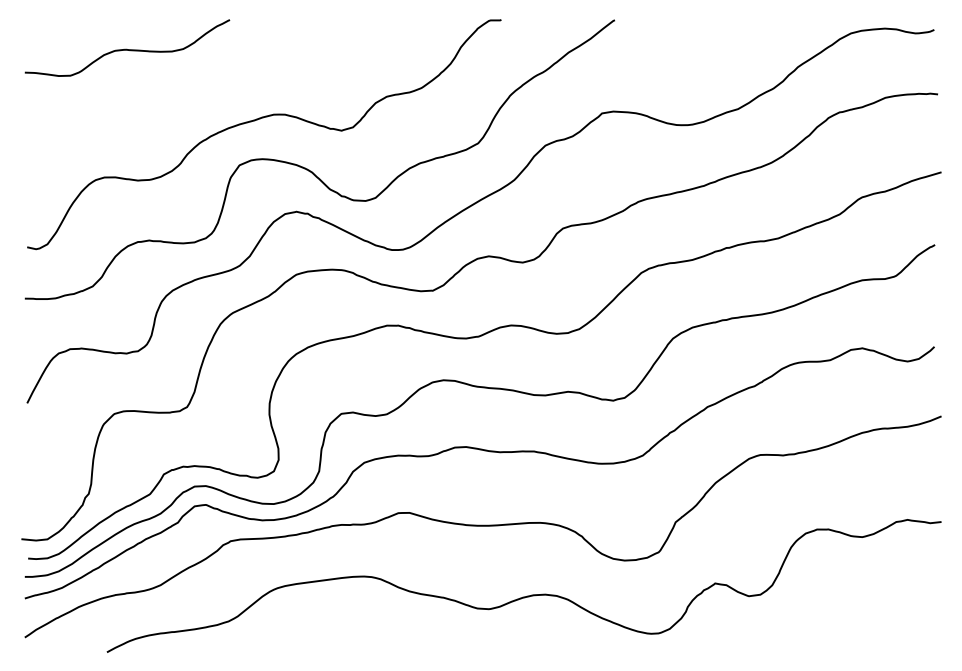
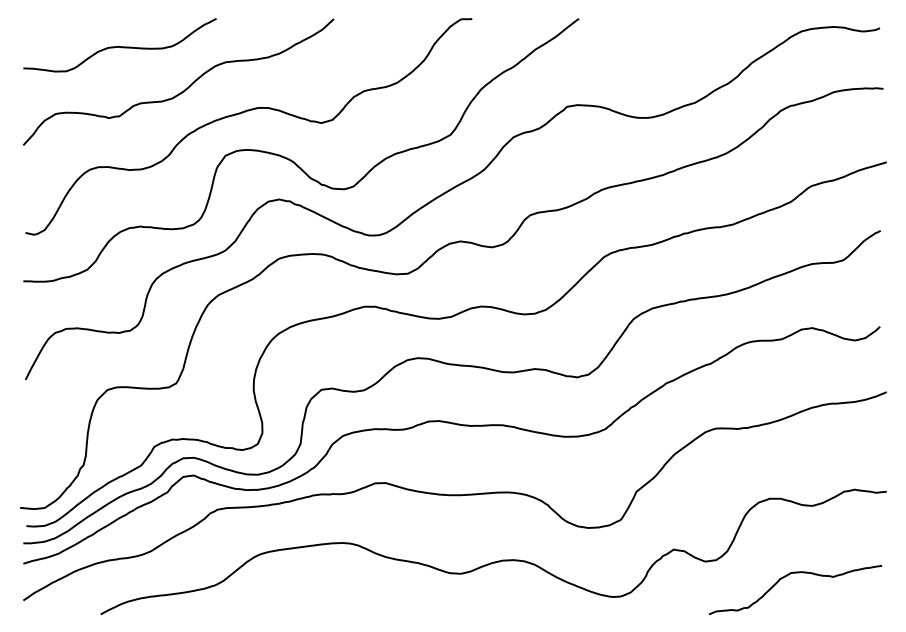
curve: (196, 93) -> (185, 88), added
curve: (836, 612) -> (787, 576), added

